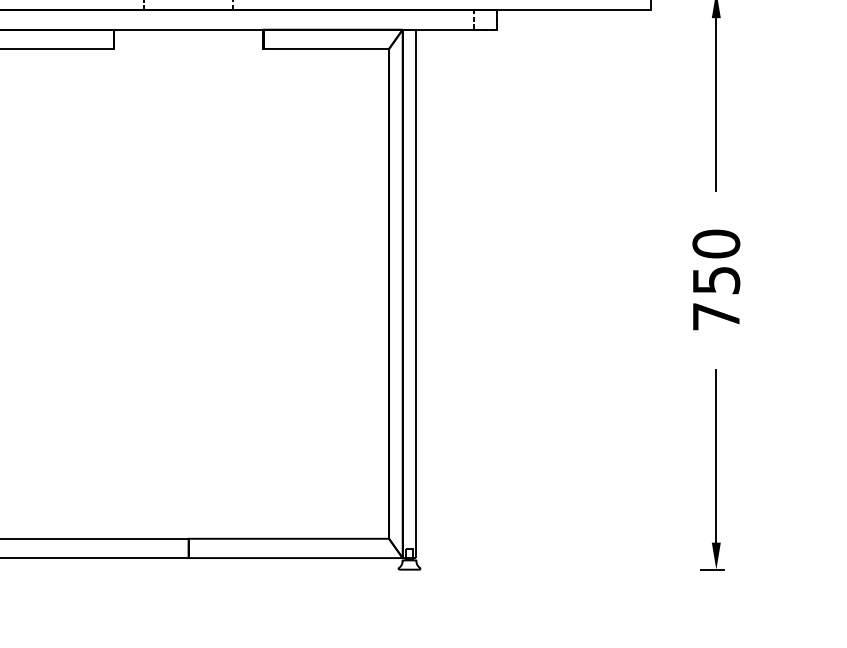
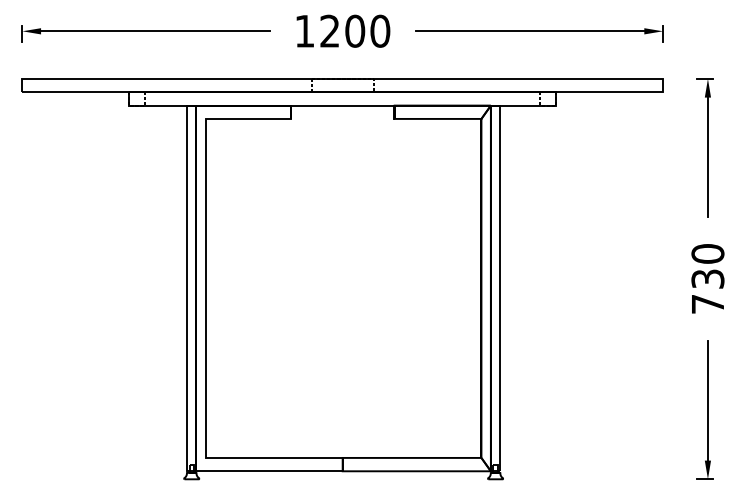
text: (715, 279) -> (707, 278), 750 -> 730

